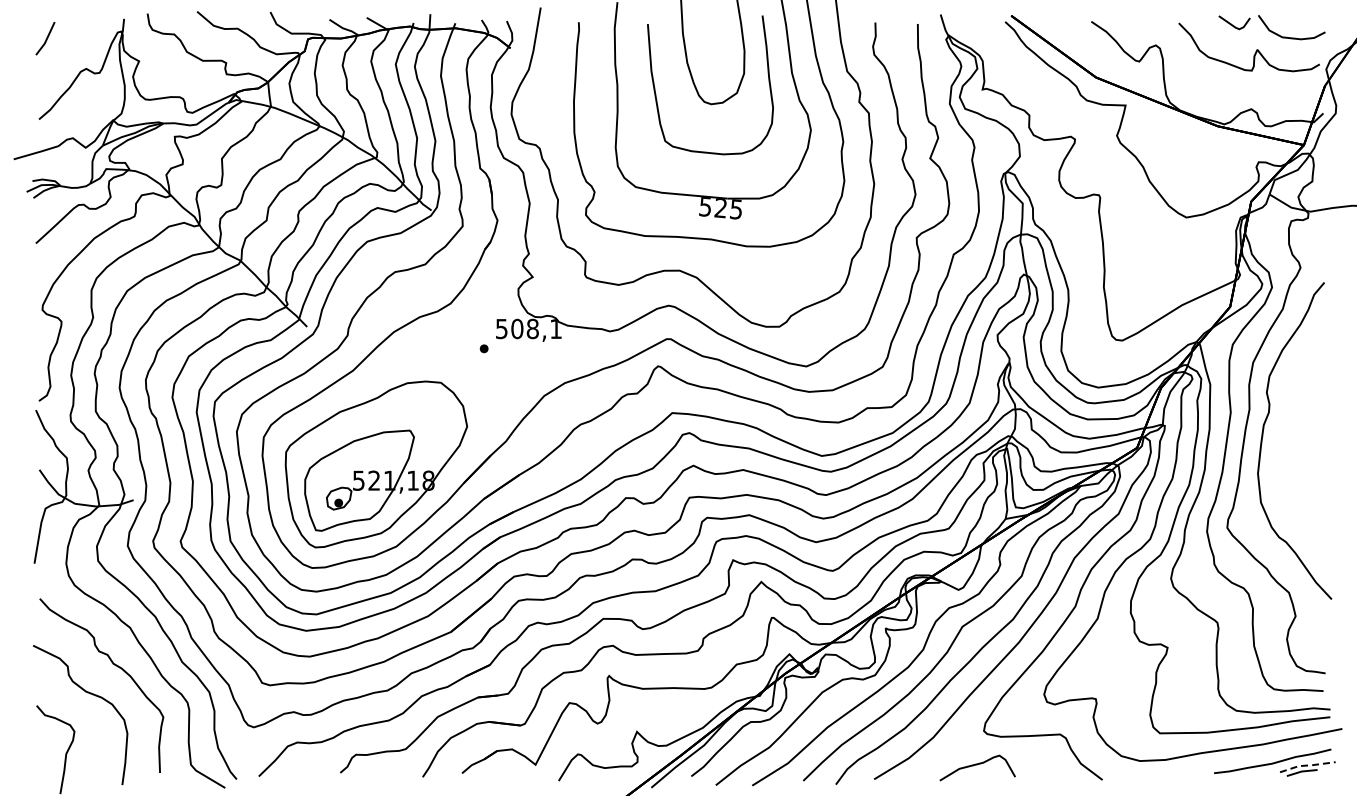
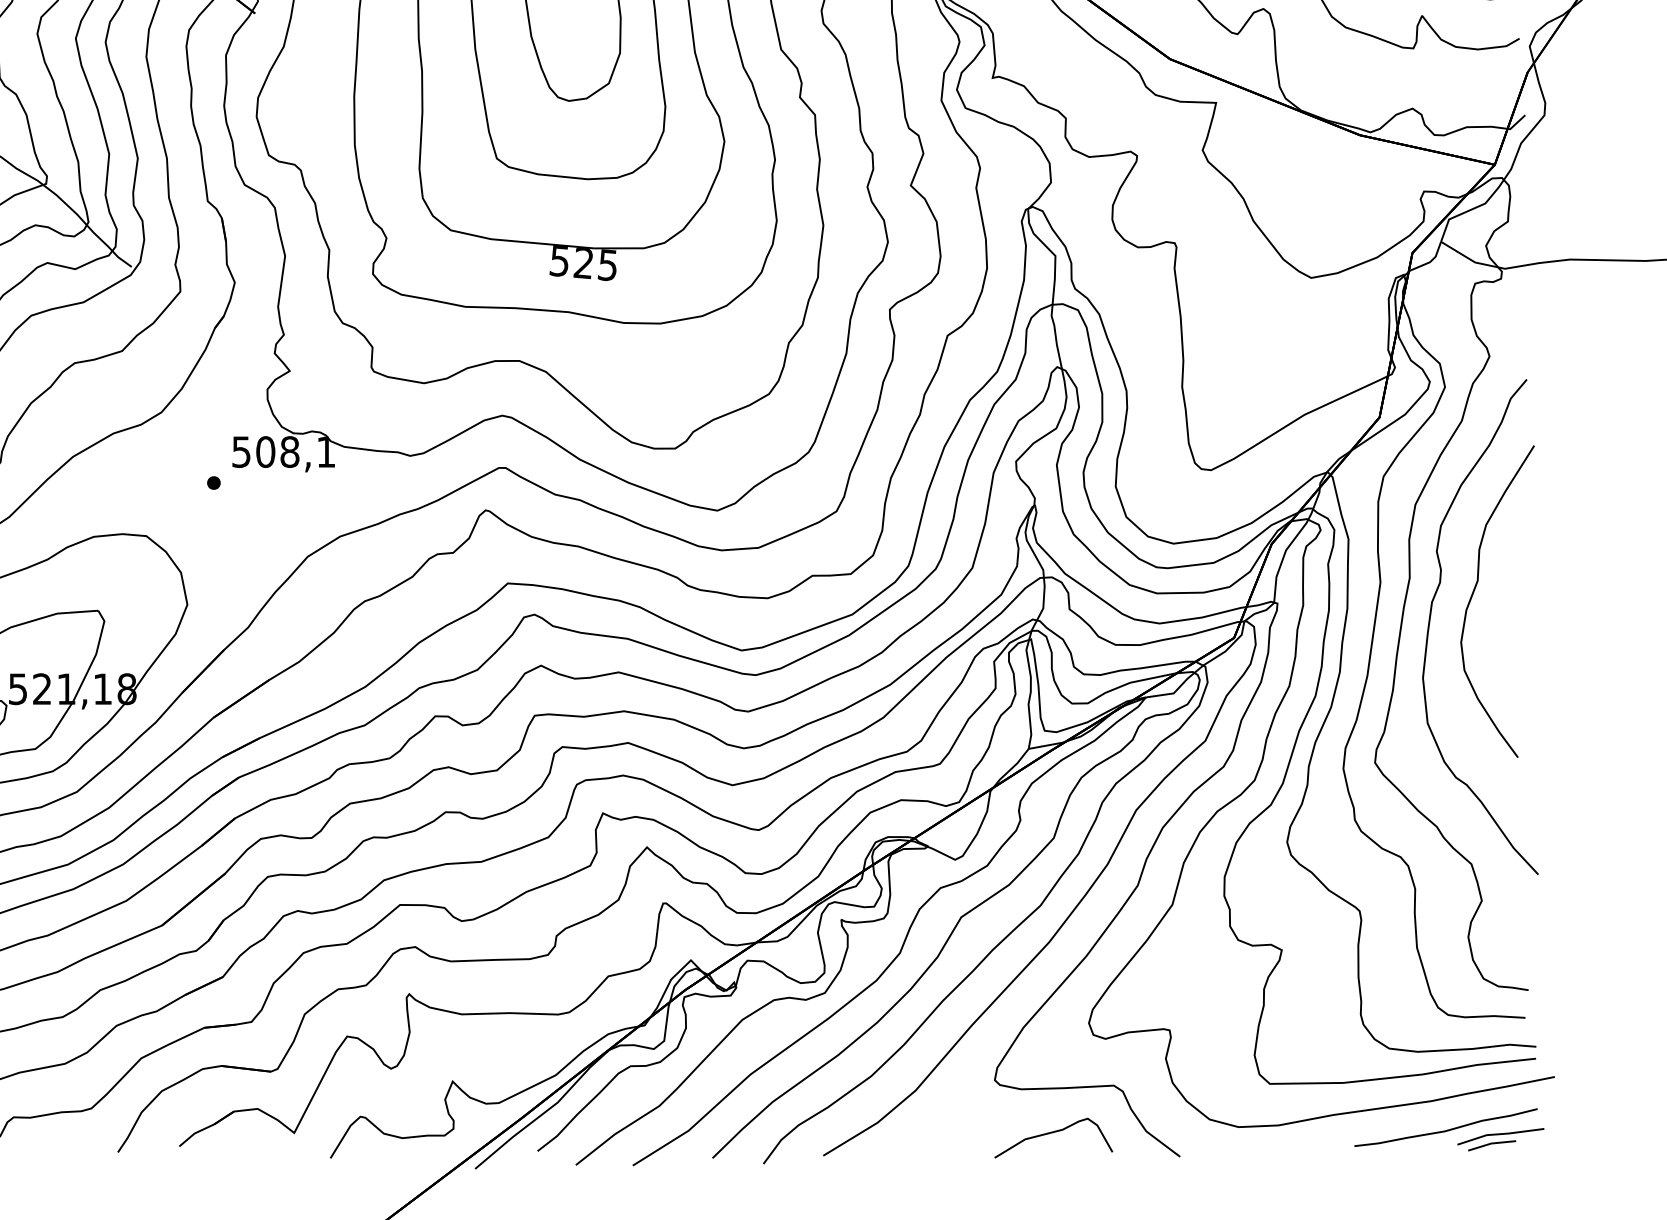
curve: (1291, 418) -> (1475, 591), added
curve: (977, 765) -> (1053, 1134), moved
line: (1308, 765) -> (1501, 1134), dashed -> solid

